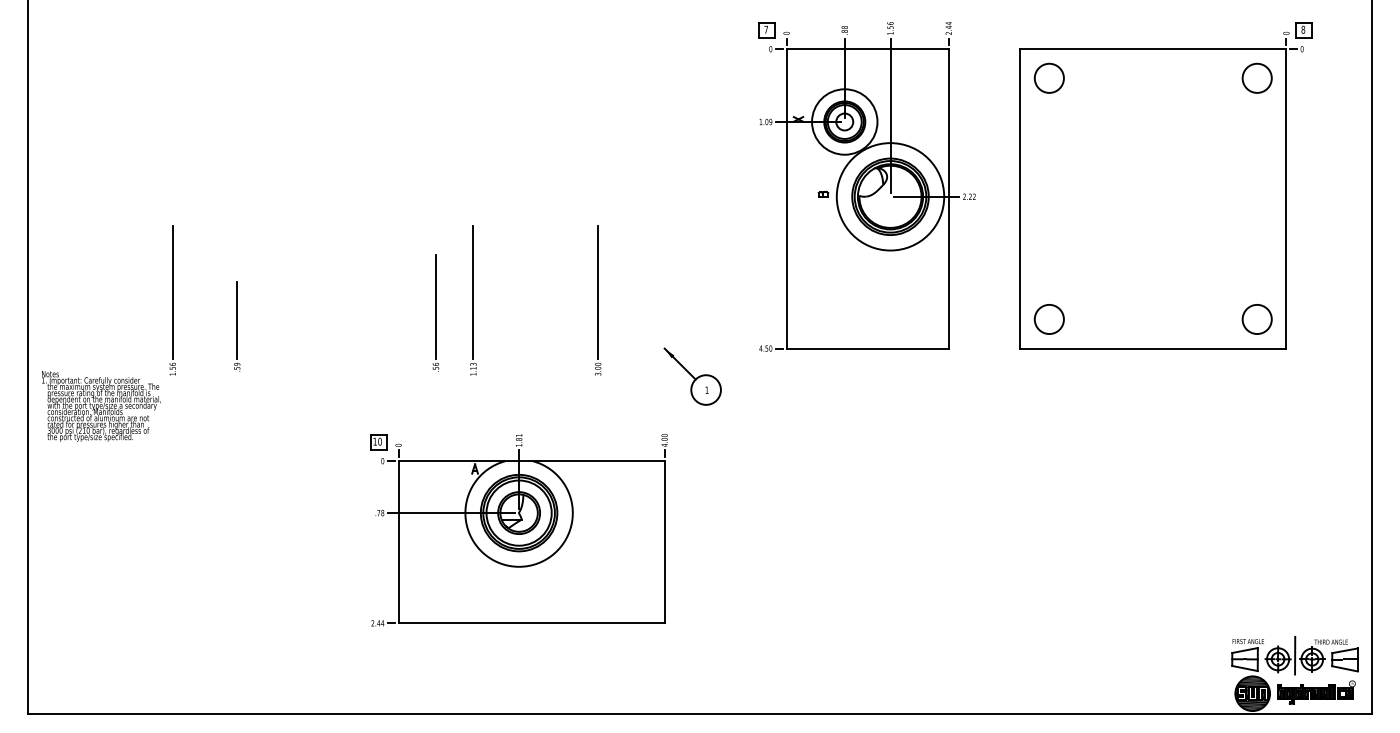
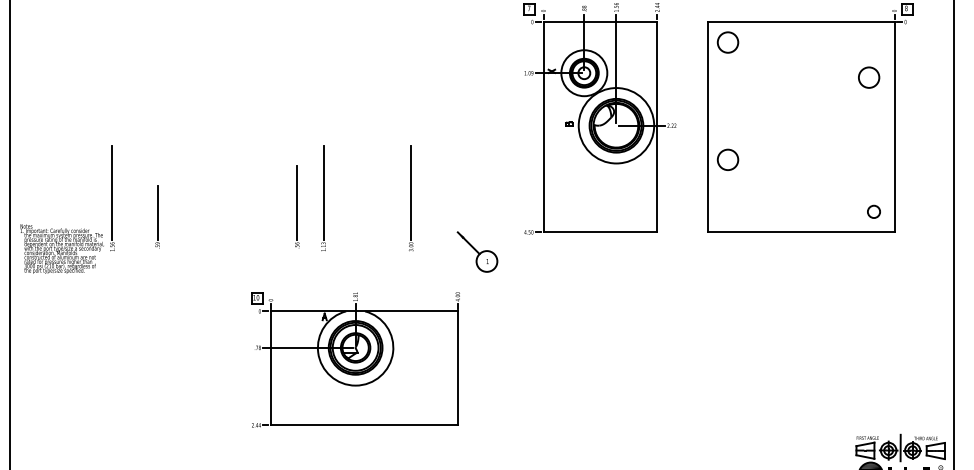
circle: (1256, 77) -> (868, 77), moved
circle: (1048, 319) -> (727, 159), moved
circle: (1256, 319) -> (873, 211), size x0.6
text: (101, 406) -> (62, 249), moved

